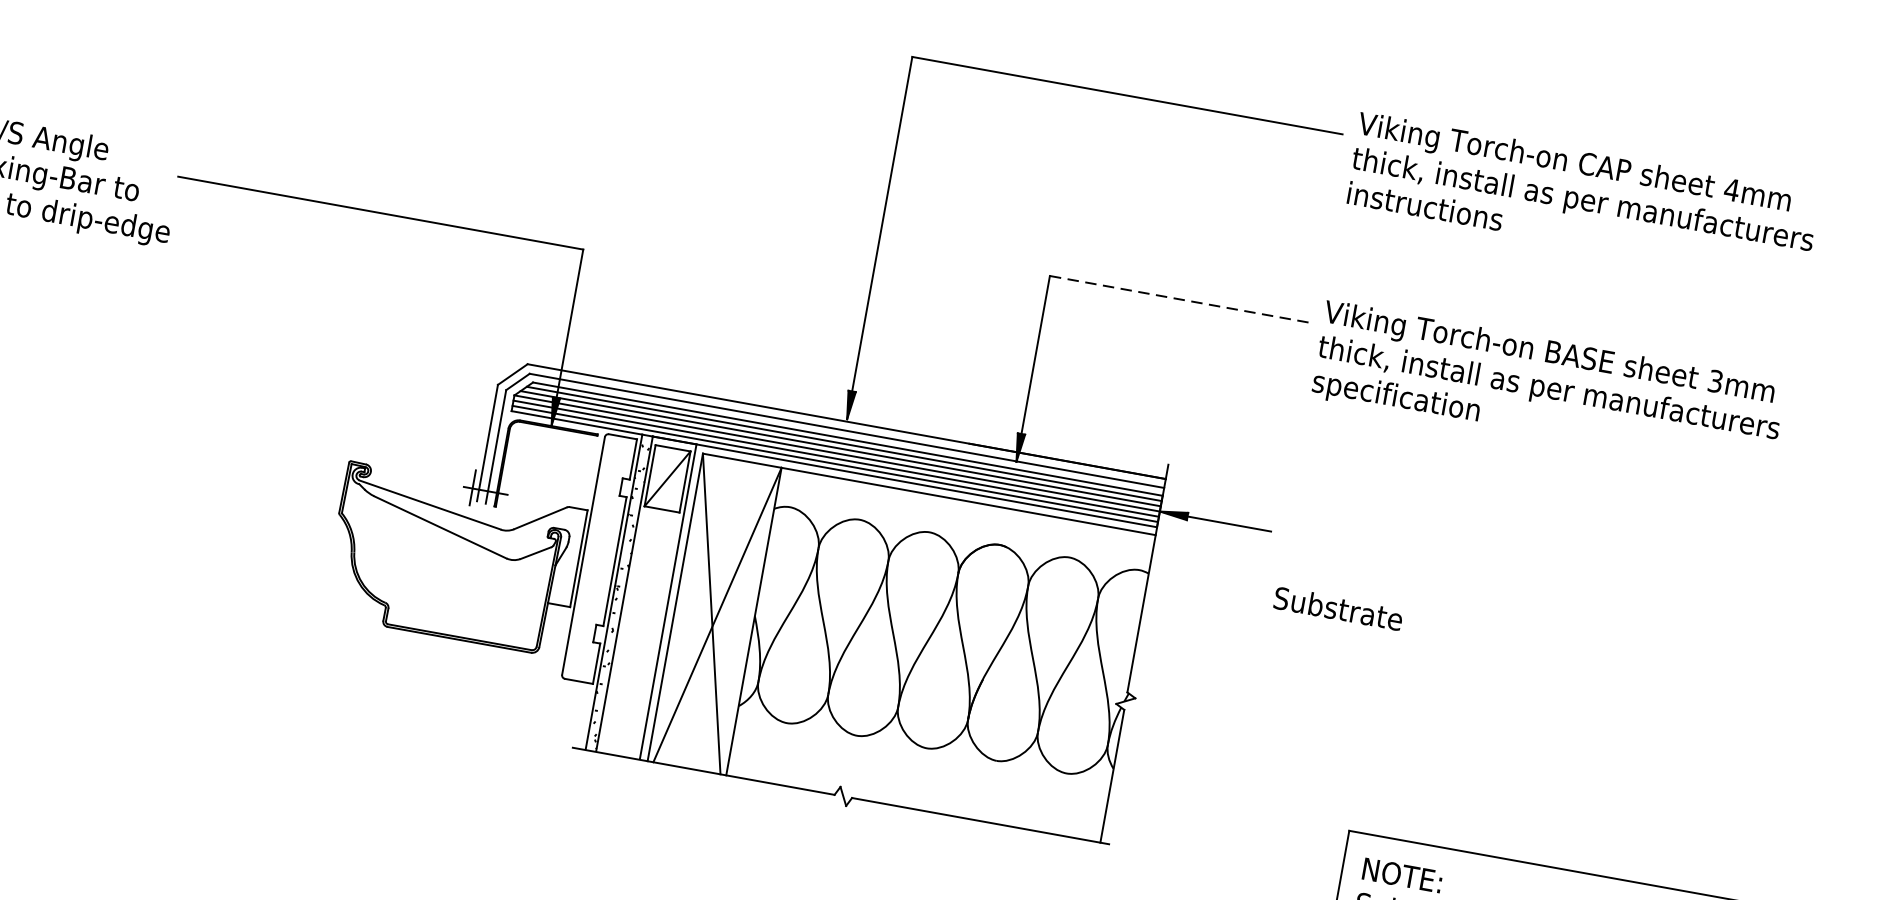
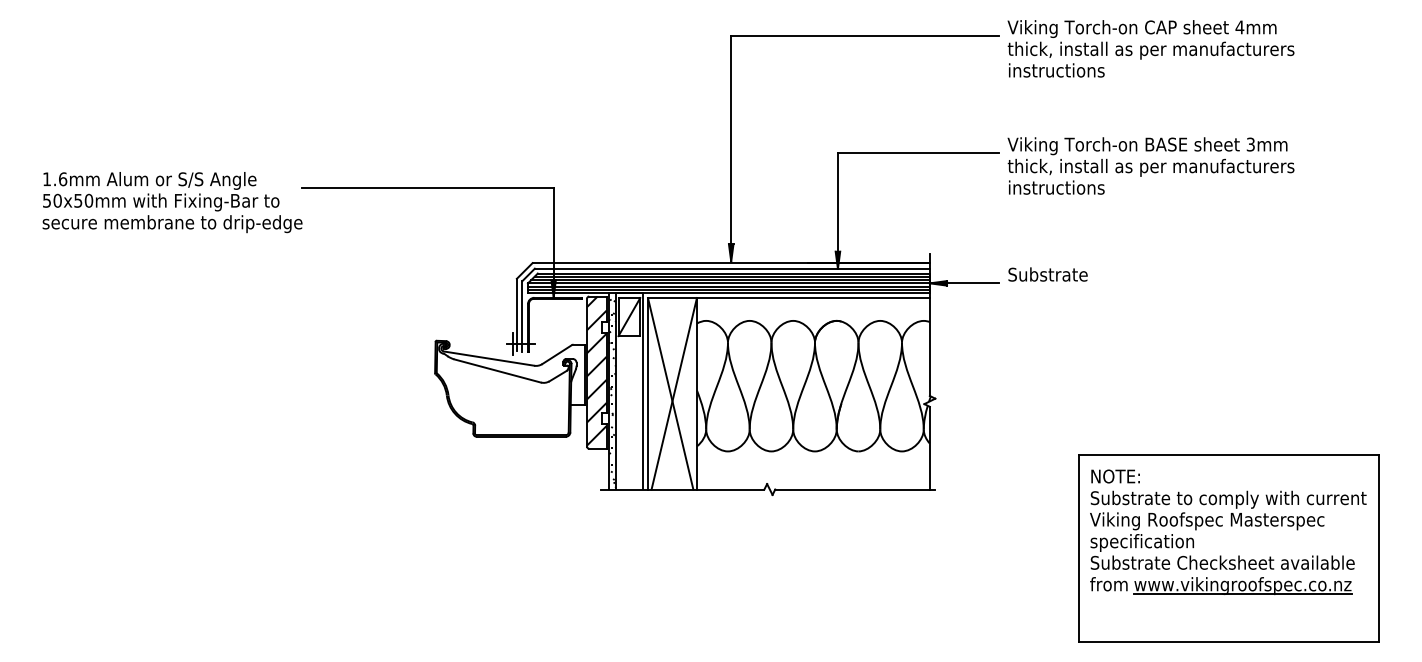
line: (1179, 299) -> (918, 153), dashed -> solid
text: (1395, 398) -> (1059, 189), specification -> instructions
hatch: (599, 555) -> (596, 370), added
text: (1337, 608) -> (1047, 274), moved

